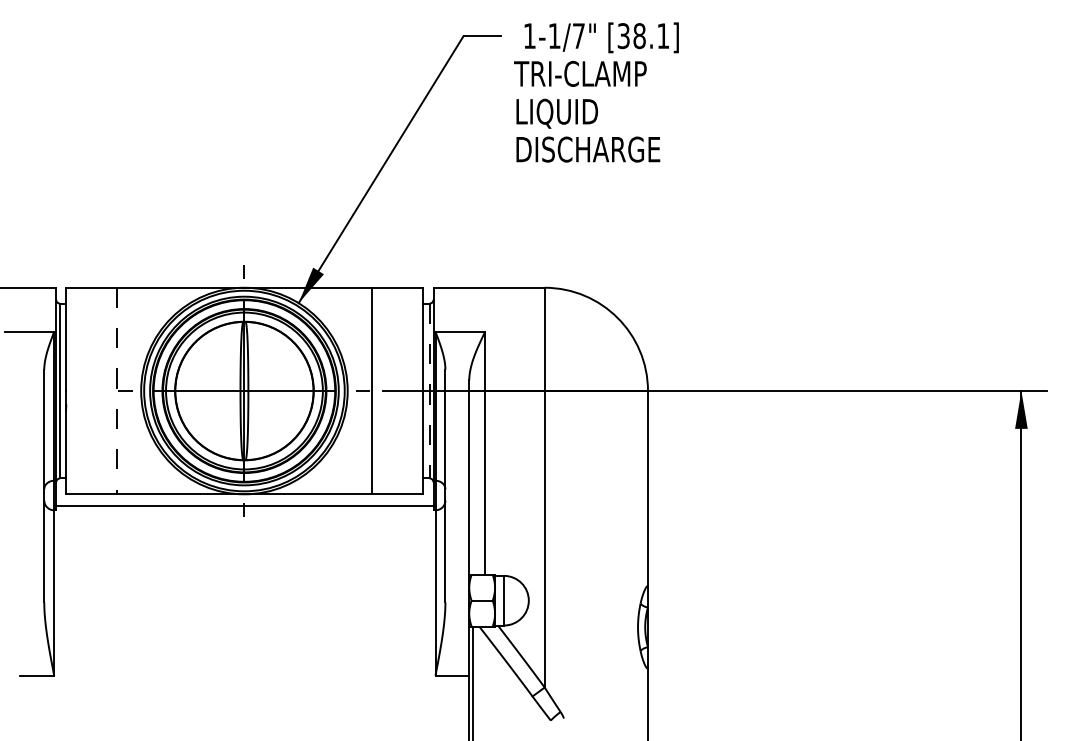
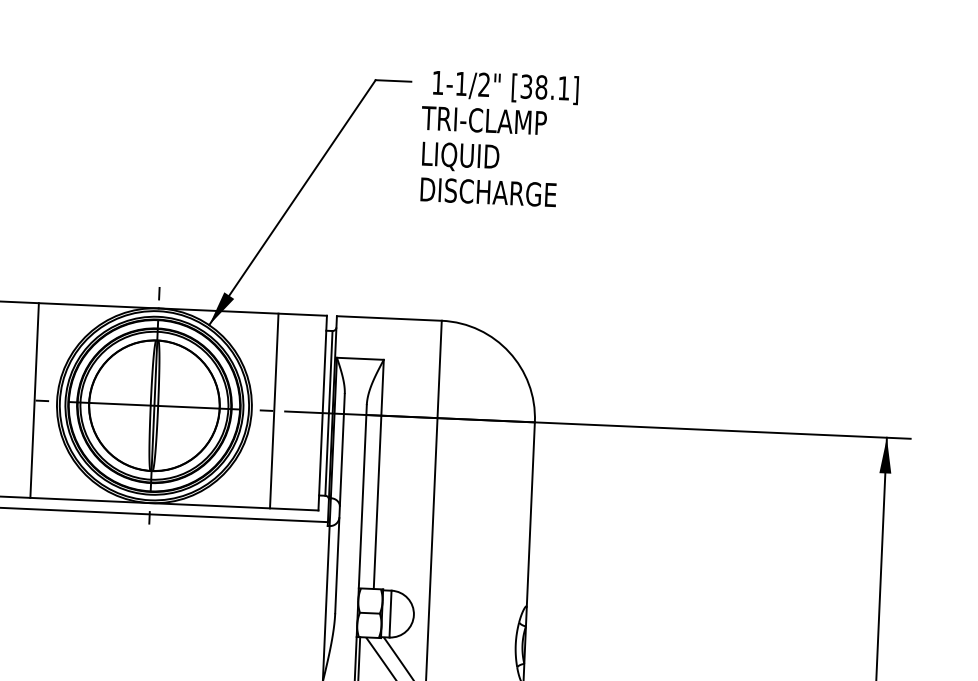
text: (578, 35) -> (483, 84), 1-1/7" -> 1-1/2"
line: (117, 391) -> (34, 400), dashed -> solid
line: (429, 391) -> (328, 413), dashed -> solid

